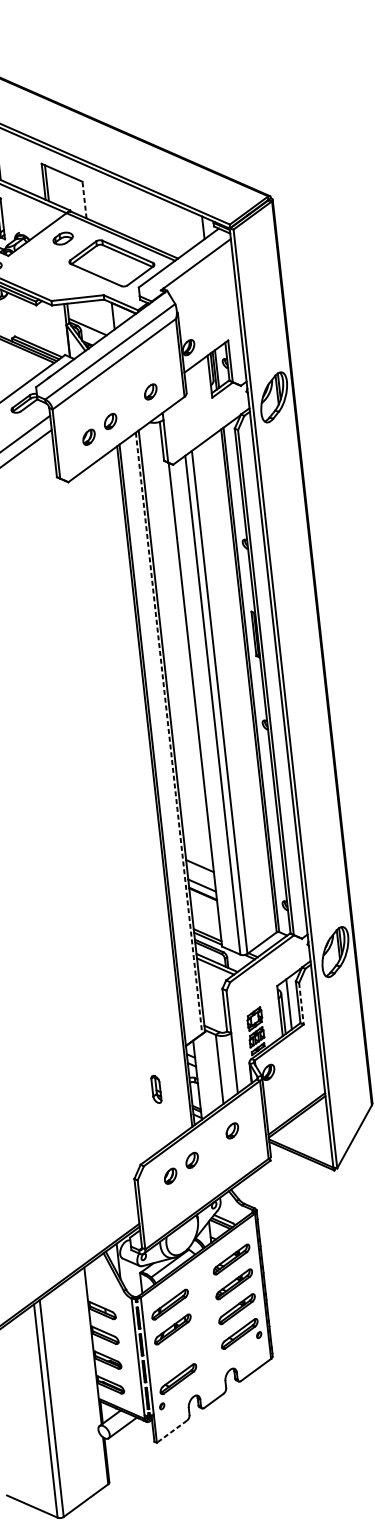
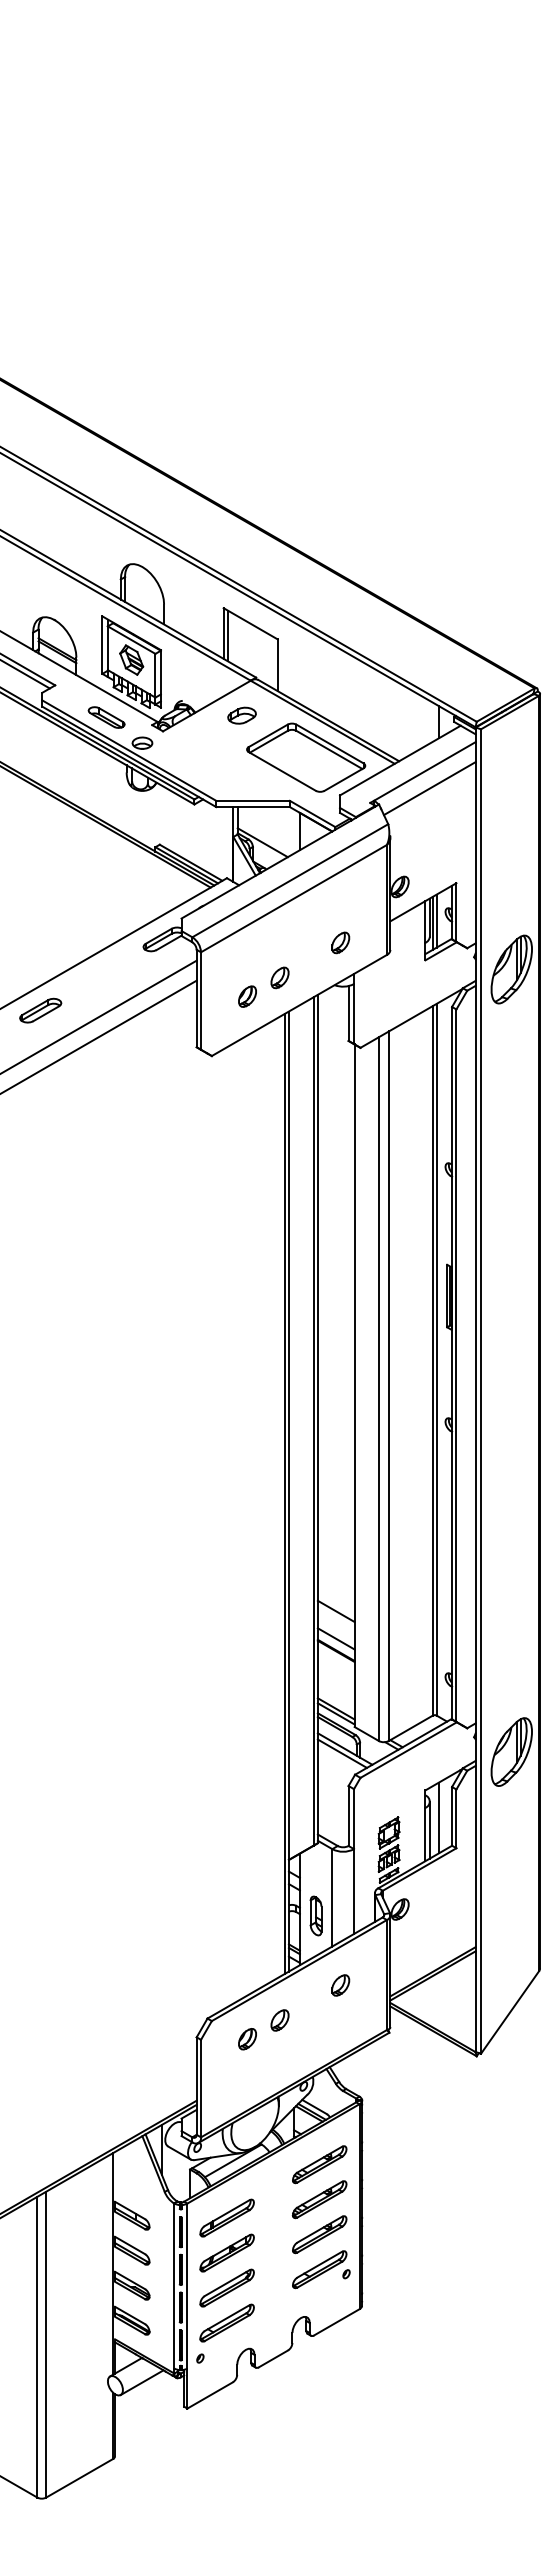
line: (84, 200) -> (277, 665), dashed -> solid
line: (201, 275) -> (429, 788), added
line: (169, 734) -> (313, 1422), dashed -> solid
line: (301, 1004) -> (456, 1819), dashed -> solid
part: (155, 1089) -> (315, 1915), moved
part: (175, 1353) -> (226, 2287), added
line: (171, 1431) -> (209, 2395), dashed -> solid

